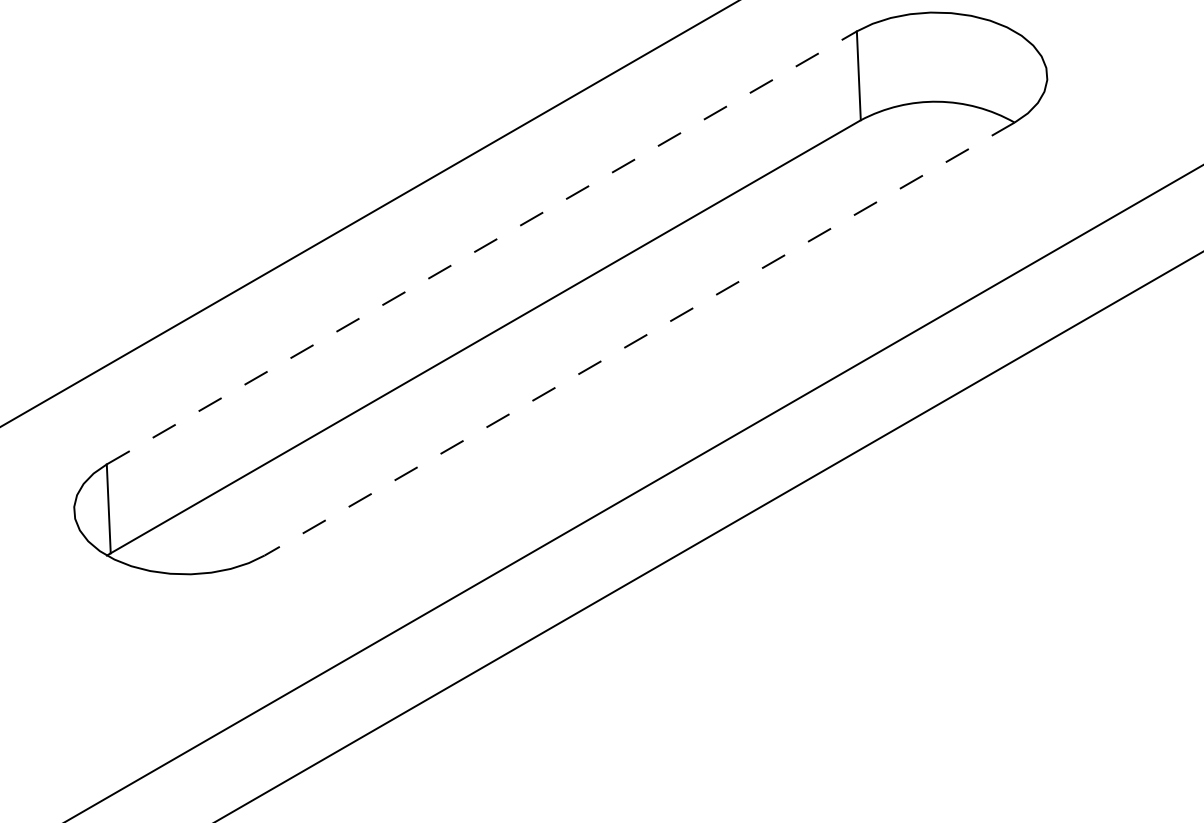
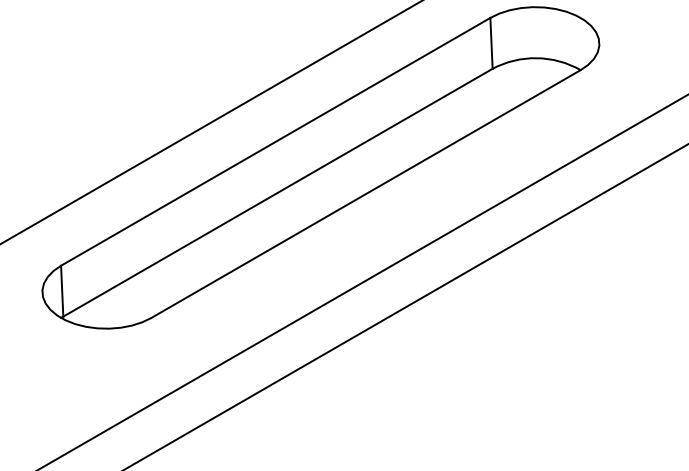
line: (481, 247) -> (275, 141), dashed -> solid
line: (640, 339) -> (366, 194), dashed -> solid

